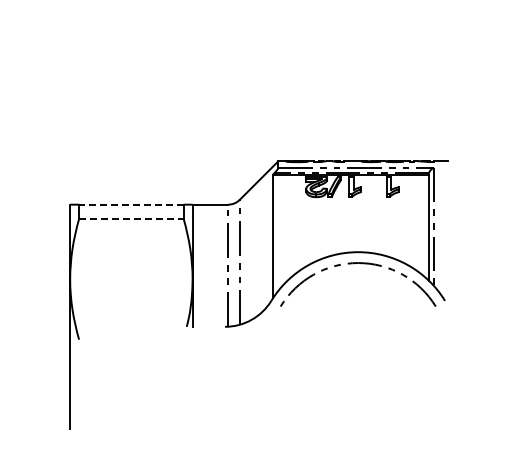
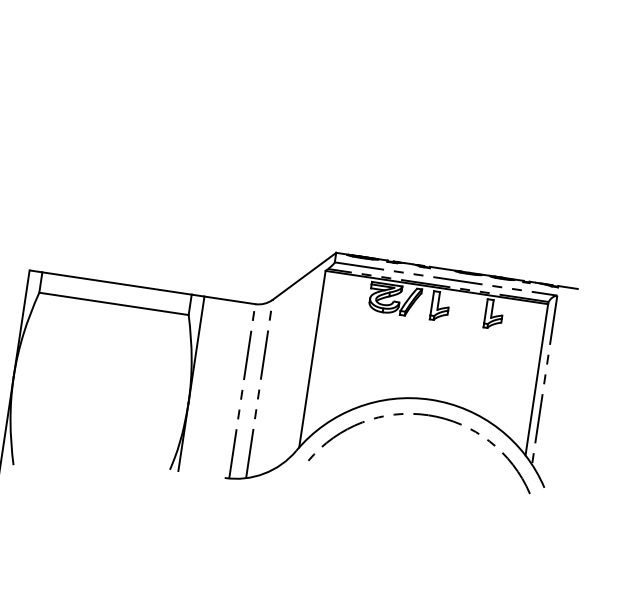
line: (130, 204) -> (115, 283), dashed -> solid
line: (131, 218) -> (114, 303), dashed -> solid

